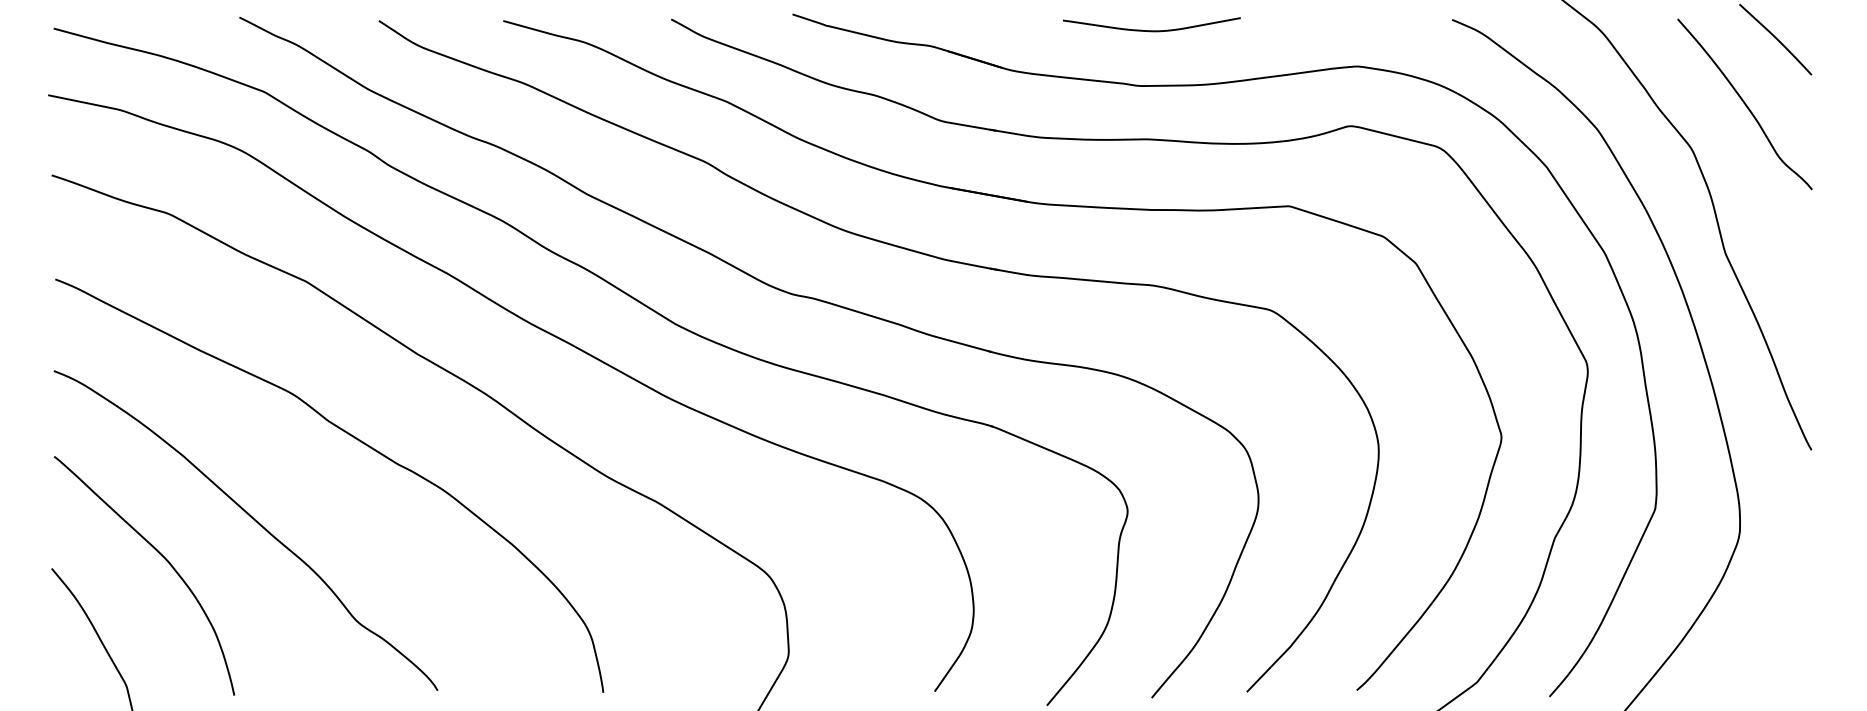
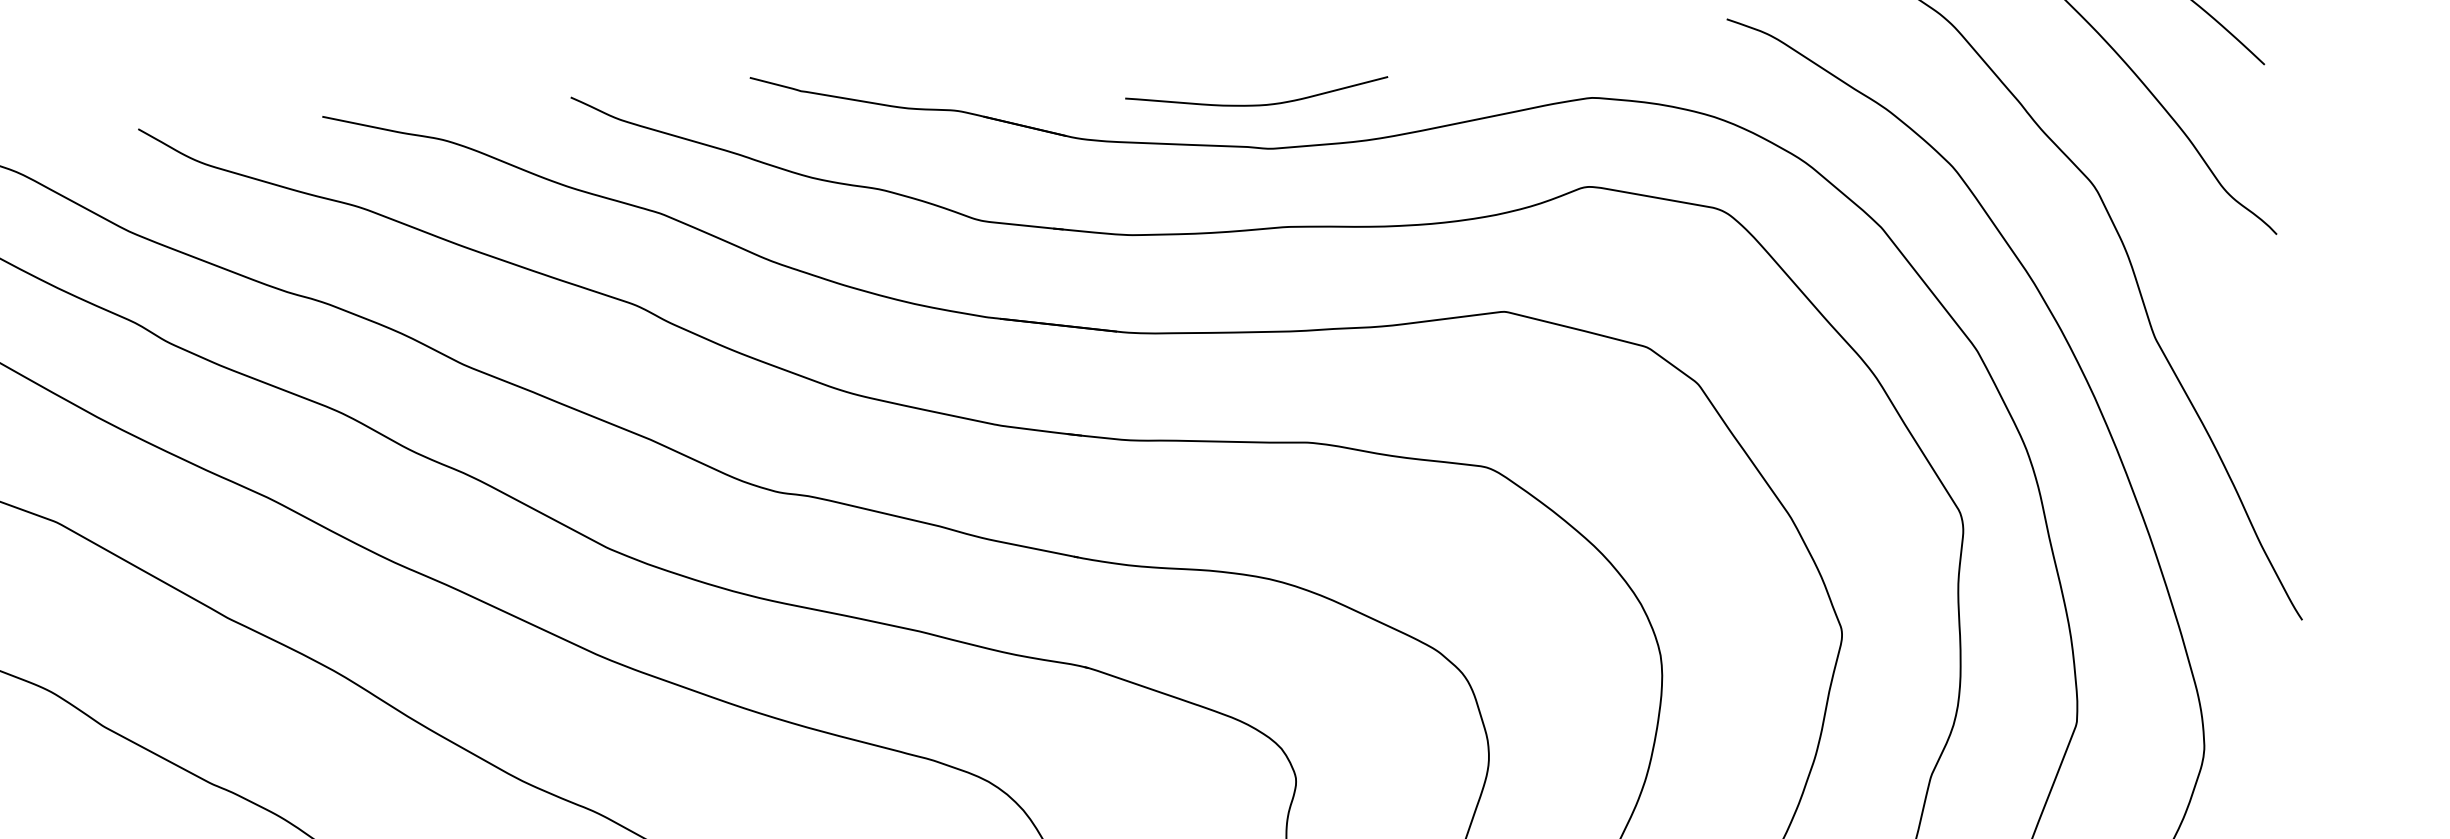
curve: (1151, 30) -> (1257, 104), moved

